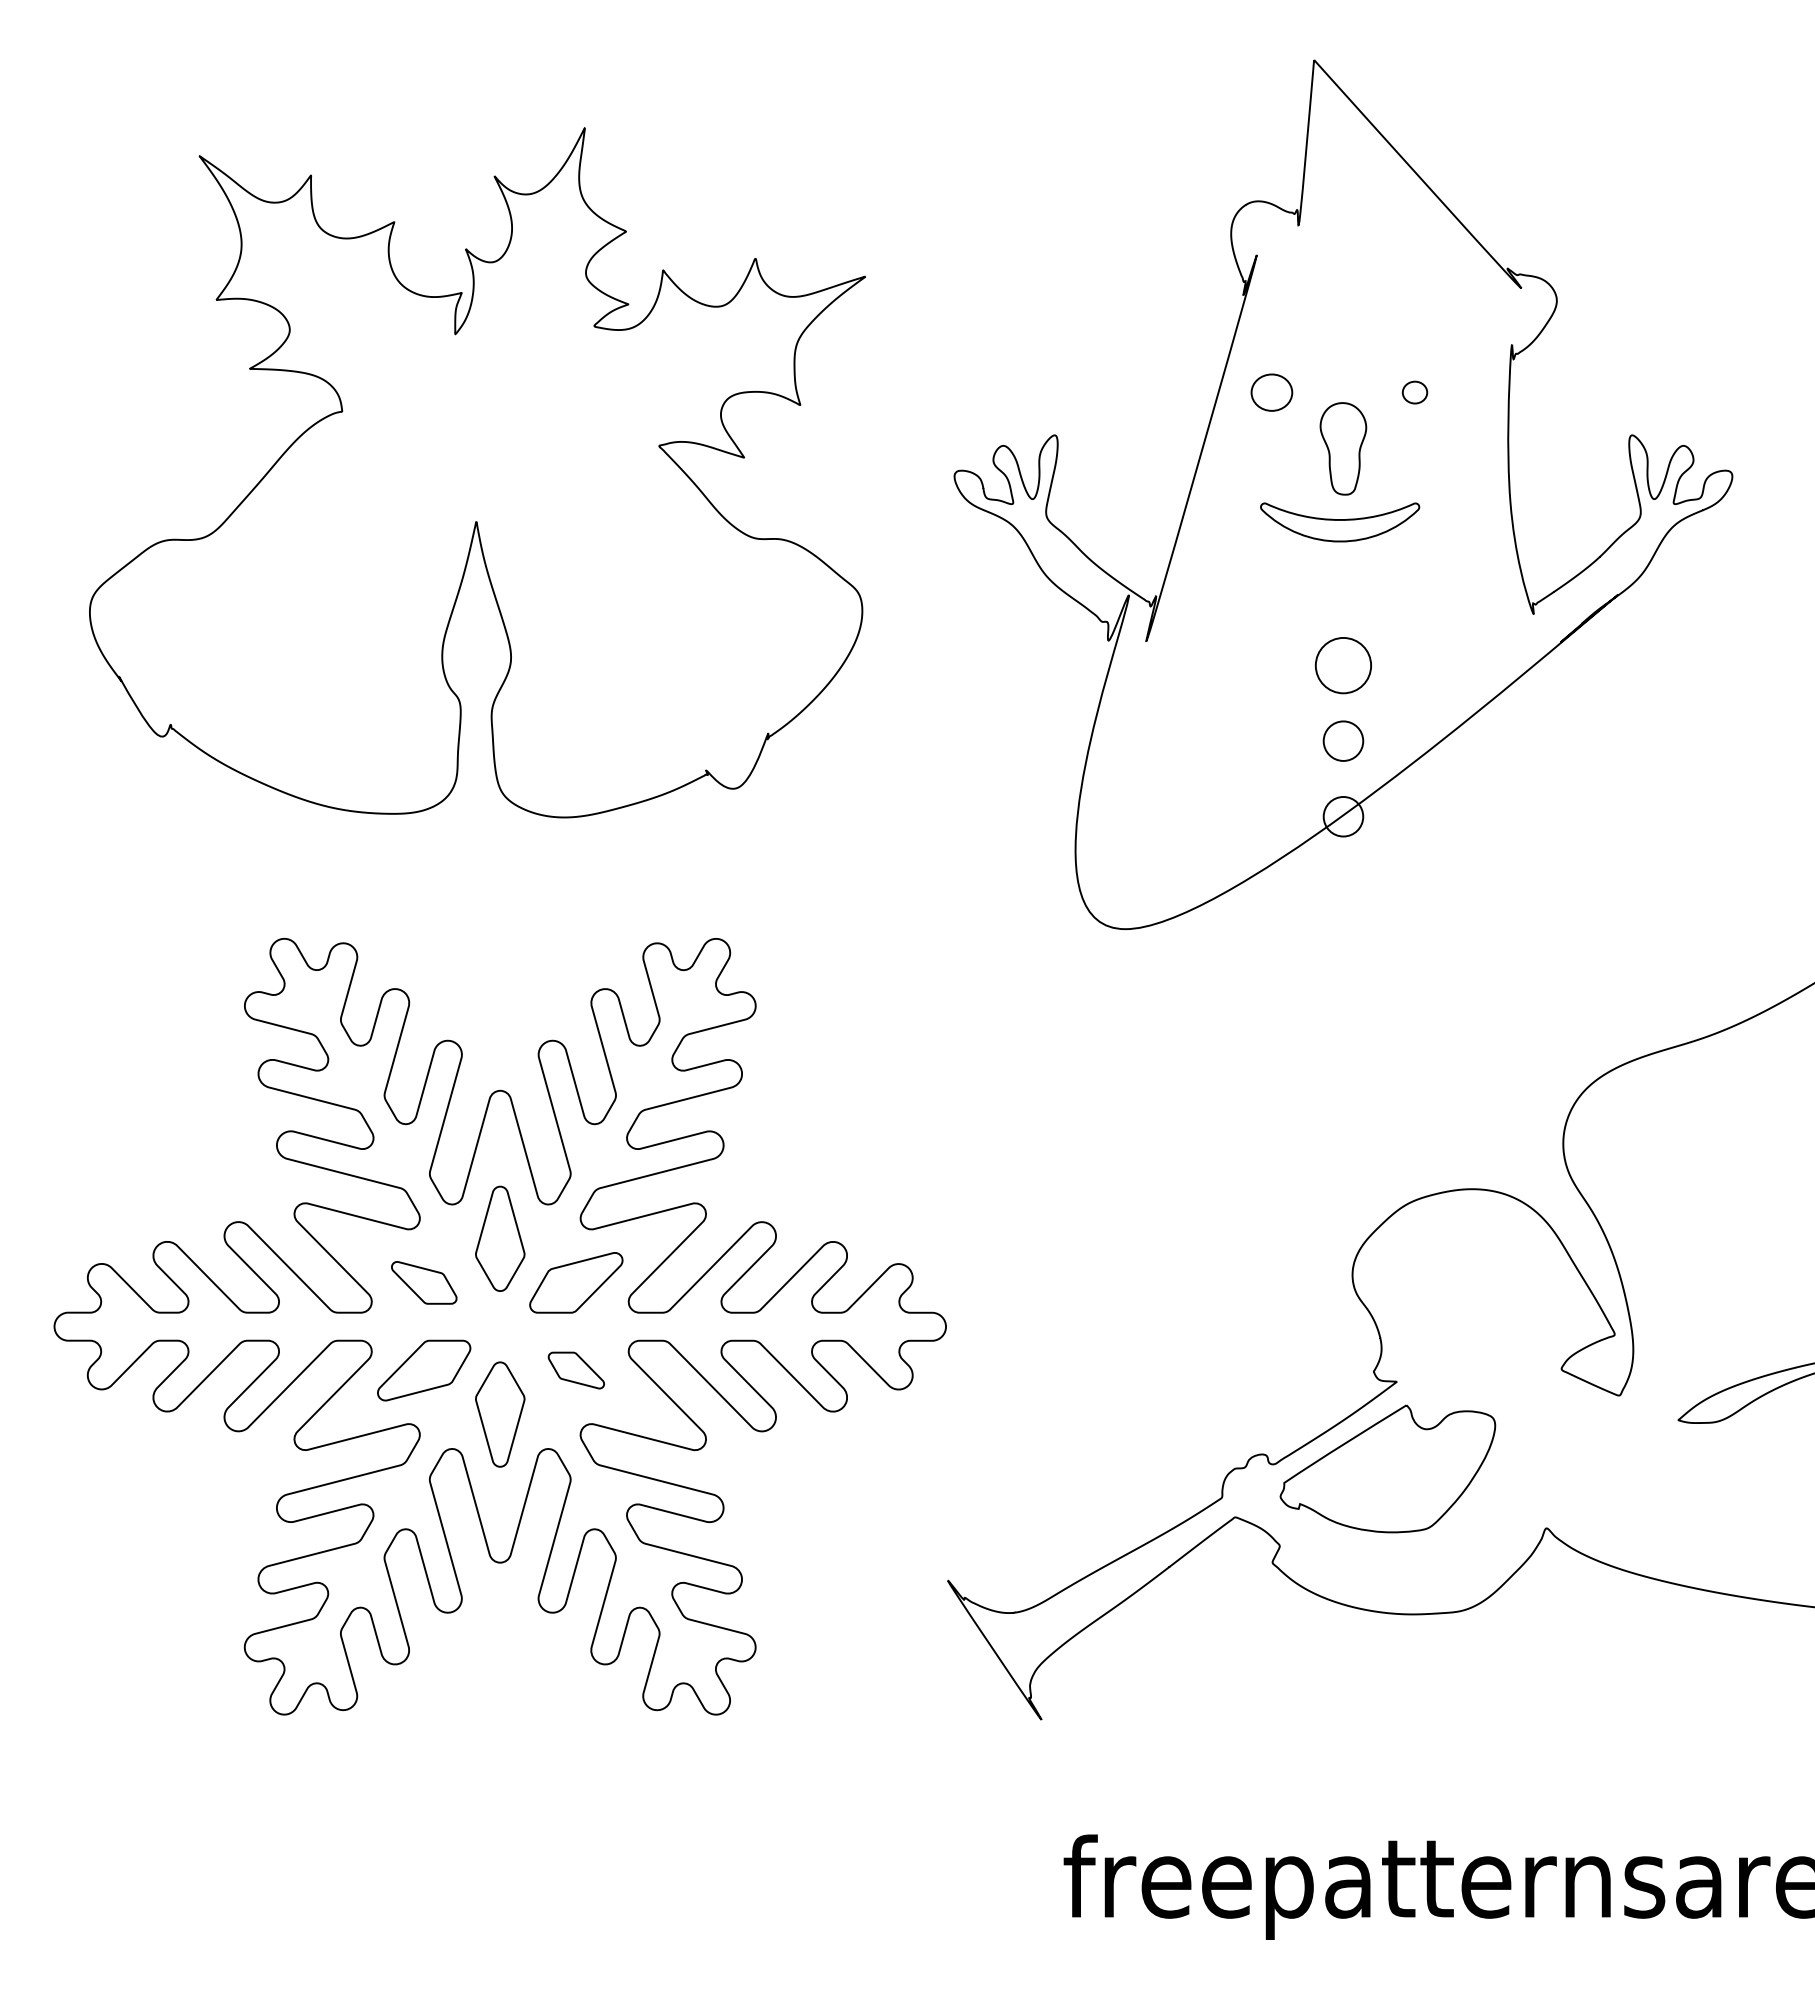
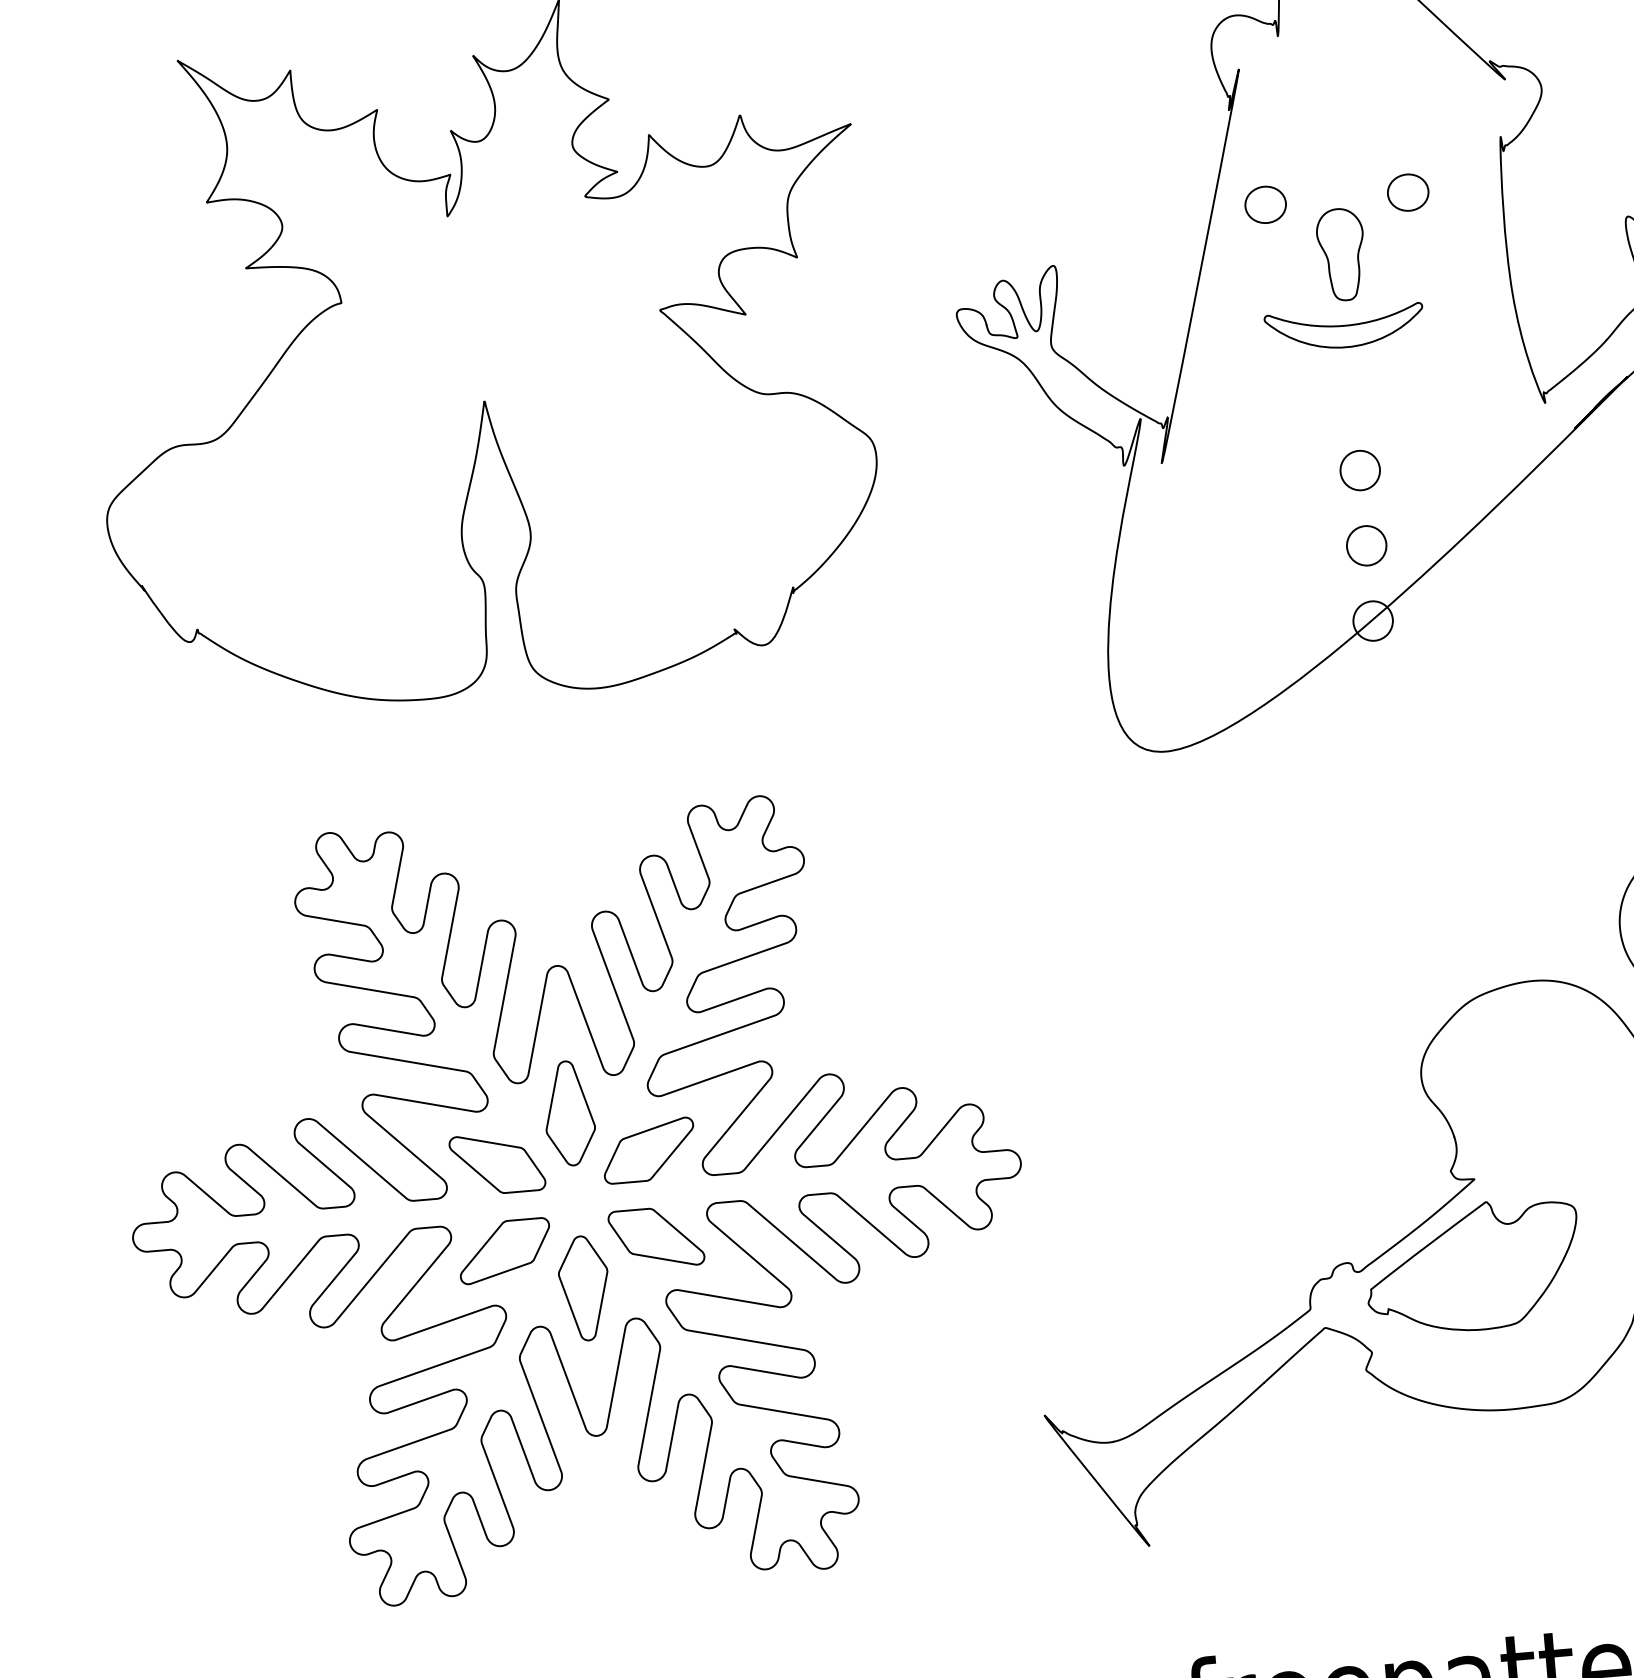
part: (1414, 392) -> (1407, 192), size x1.67
circle: (1343, 665) -> (1360, 470), size x0.71
part: (424, 1282) -> (497, 1163), size x1.43
part: (576, 1370) -> (656, 1237), size x1.67

